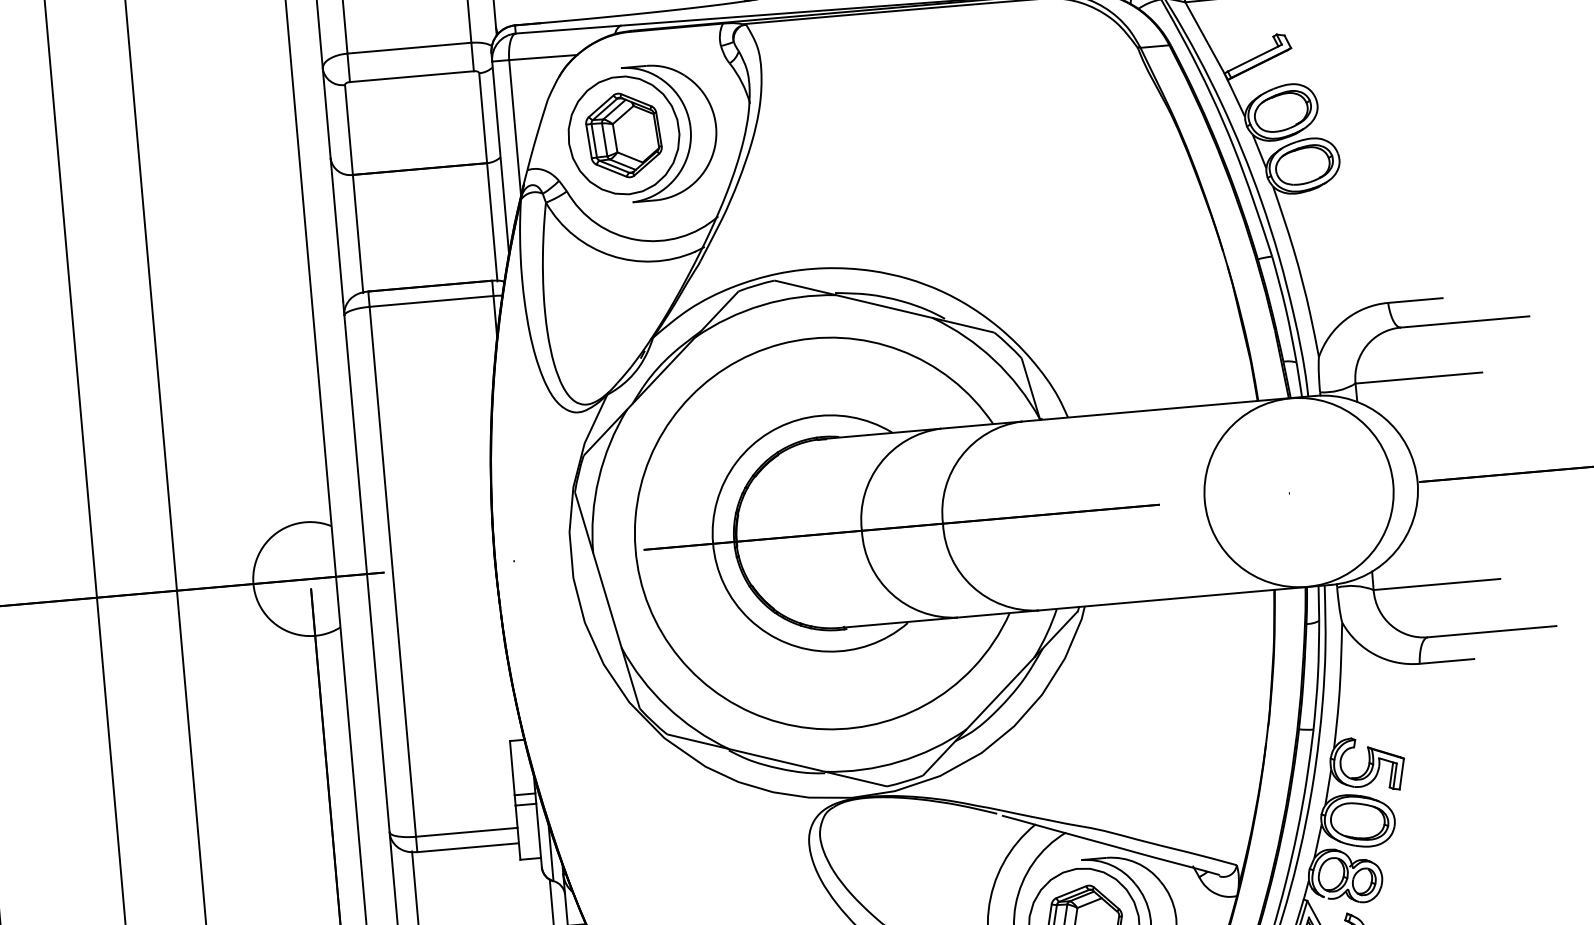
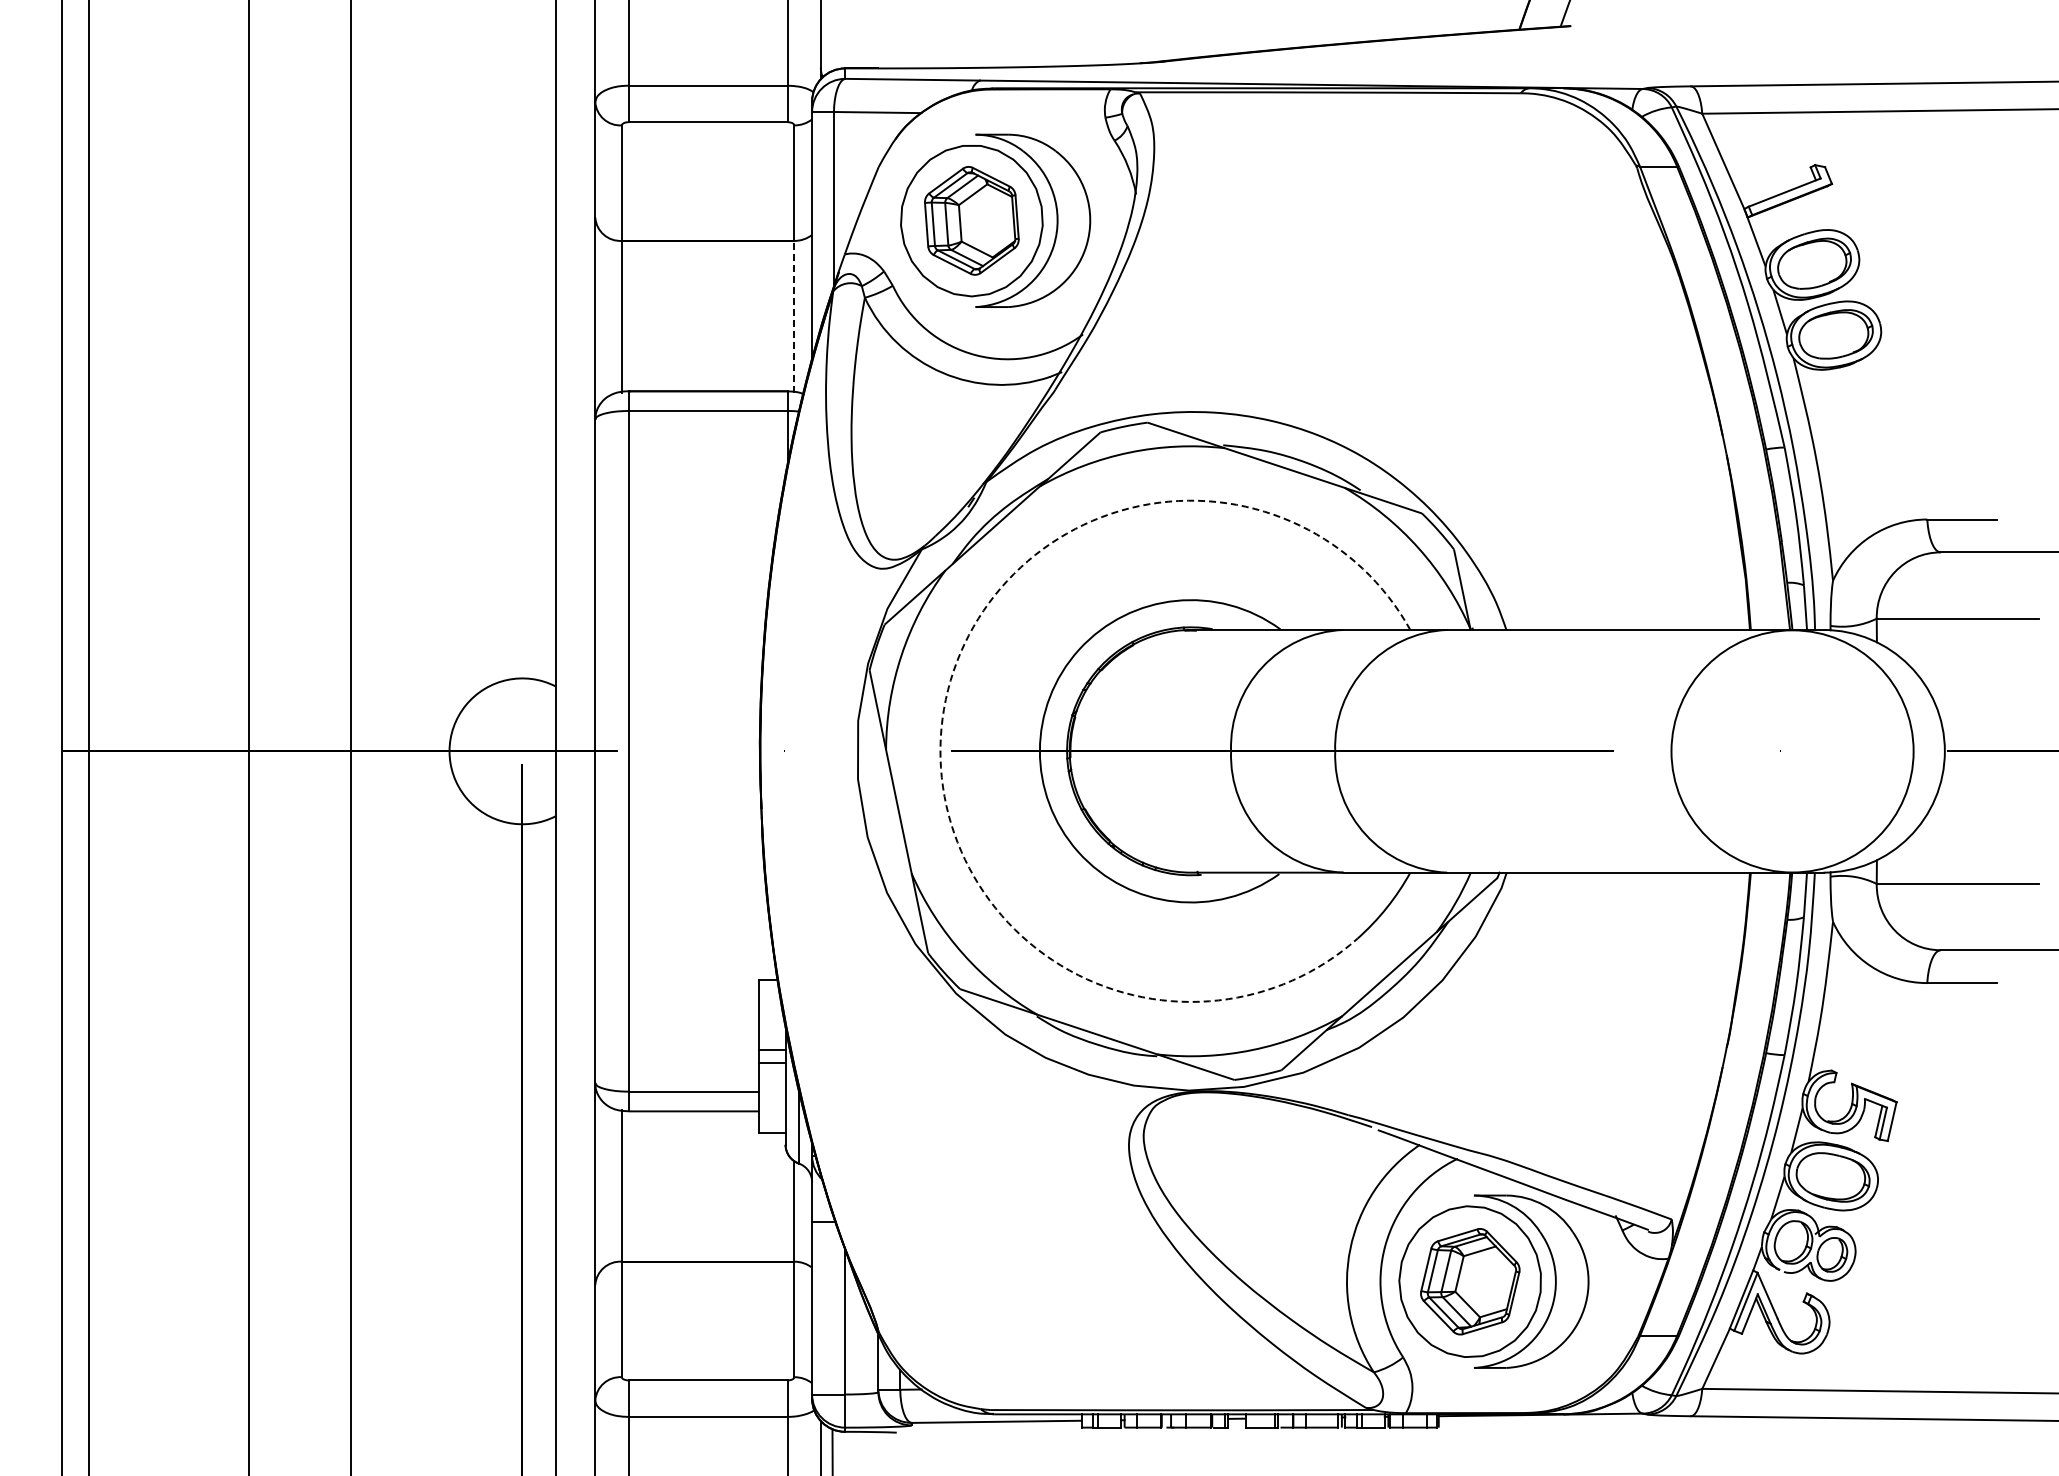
line: (492, 222) -> (794, 316), solid -> dashed
arc: (635, 517) -> (944, 709), solid -> dashed

